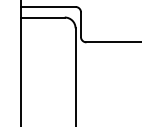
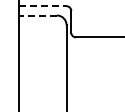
line: (48, 7) -> (42, 6), solid -> dashed
line: (42, 17) -> (37, 15), solid -> dashed

